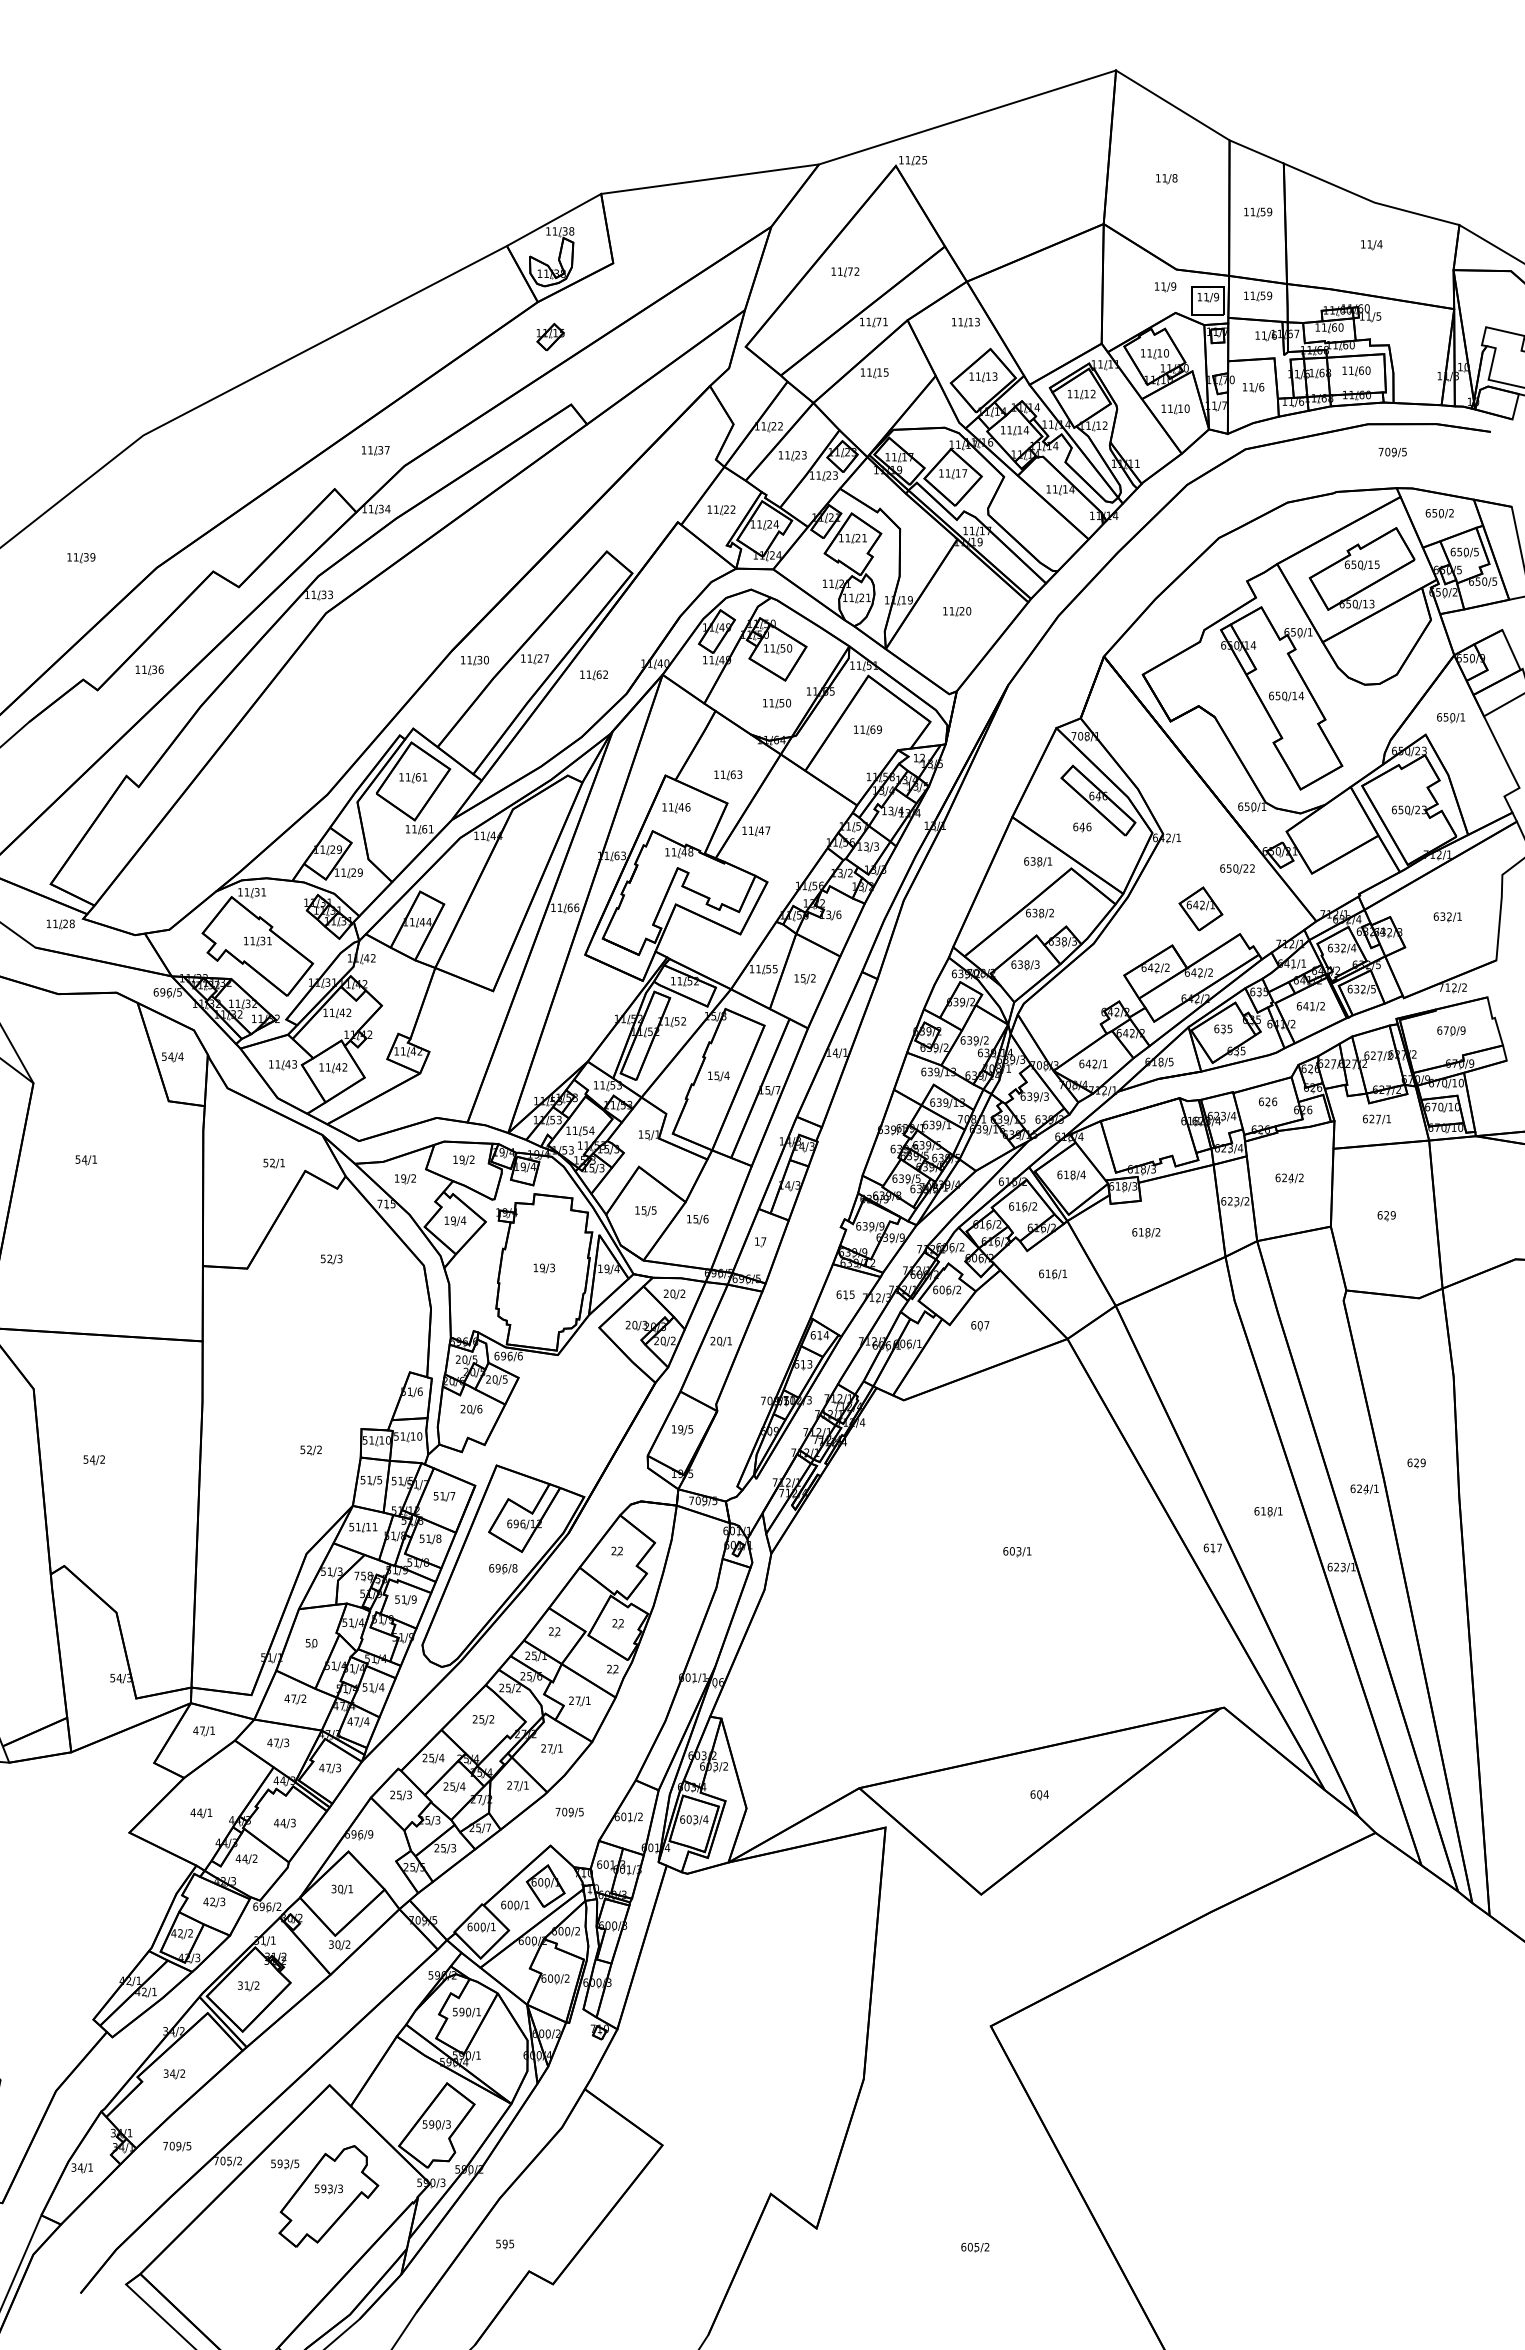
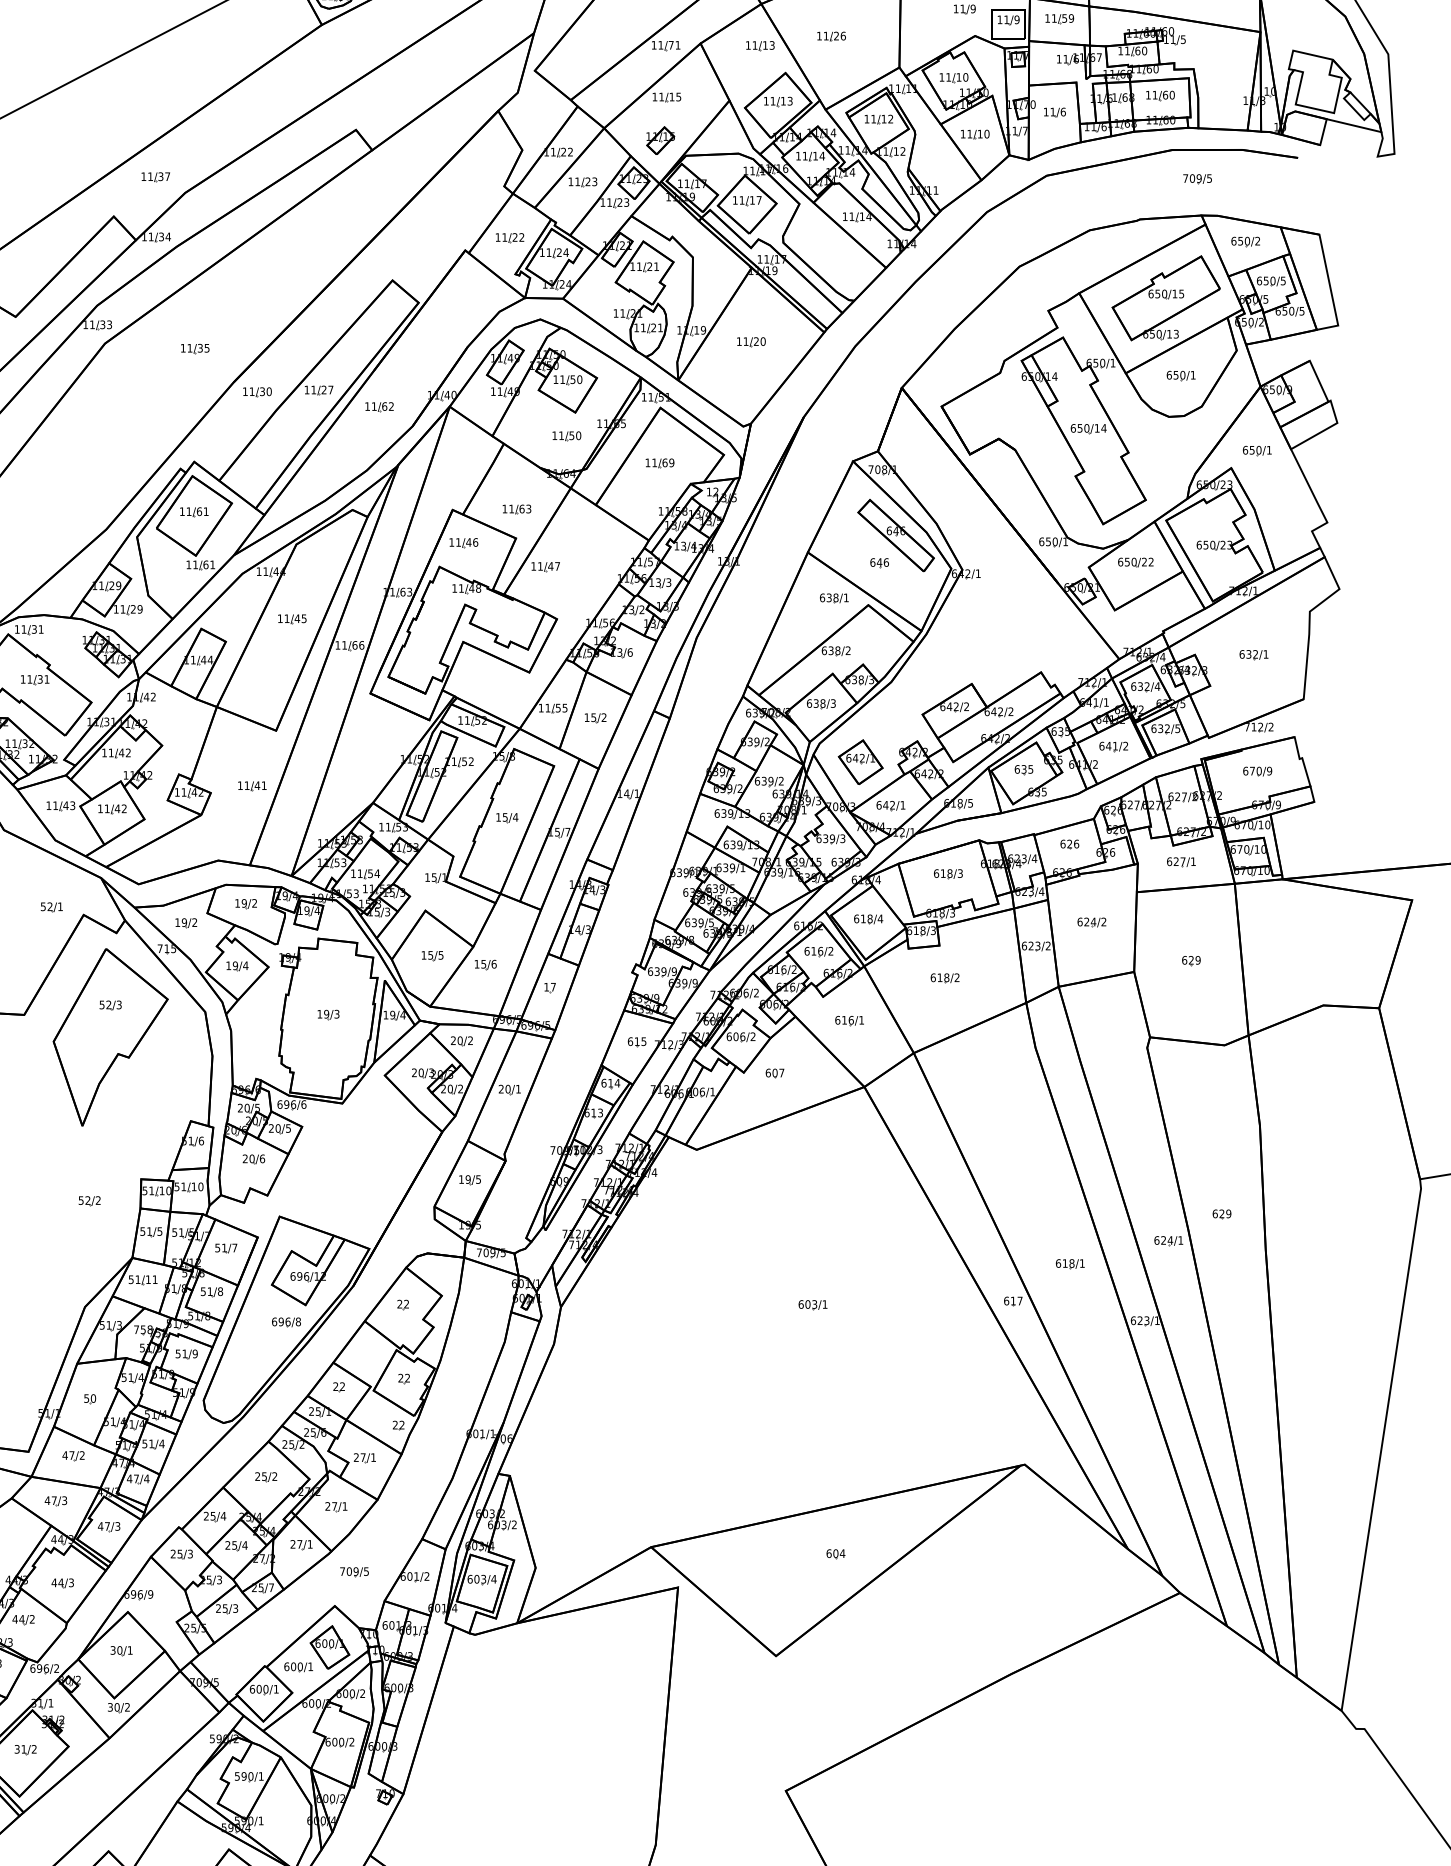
part: (1035, 313) -> (831, 36), added
part: (550, 336) -> (660, 140), moved
part: (414, 618) -> (195, 349), added
part: (1376, 644) -> (1180, 375), added
part: (1237, 869) -> (1135, 563), moved
part: (508, 882) -> (291, 619), added
part: (1200, 908) -> (860, 761), moved
part: (469, 1045) -> (251, 786), added
part: (1149, 1131) -> (948, 874), added
part: (331, 1290) -> (110, 1037), added

